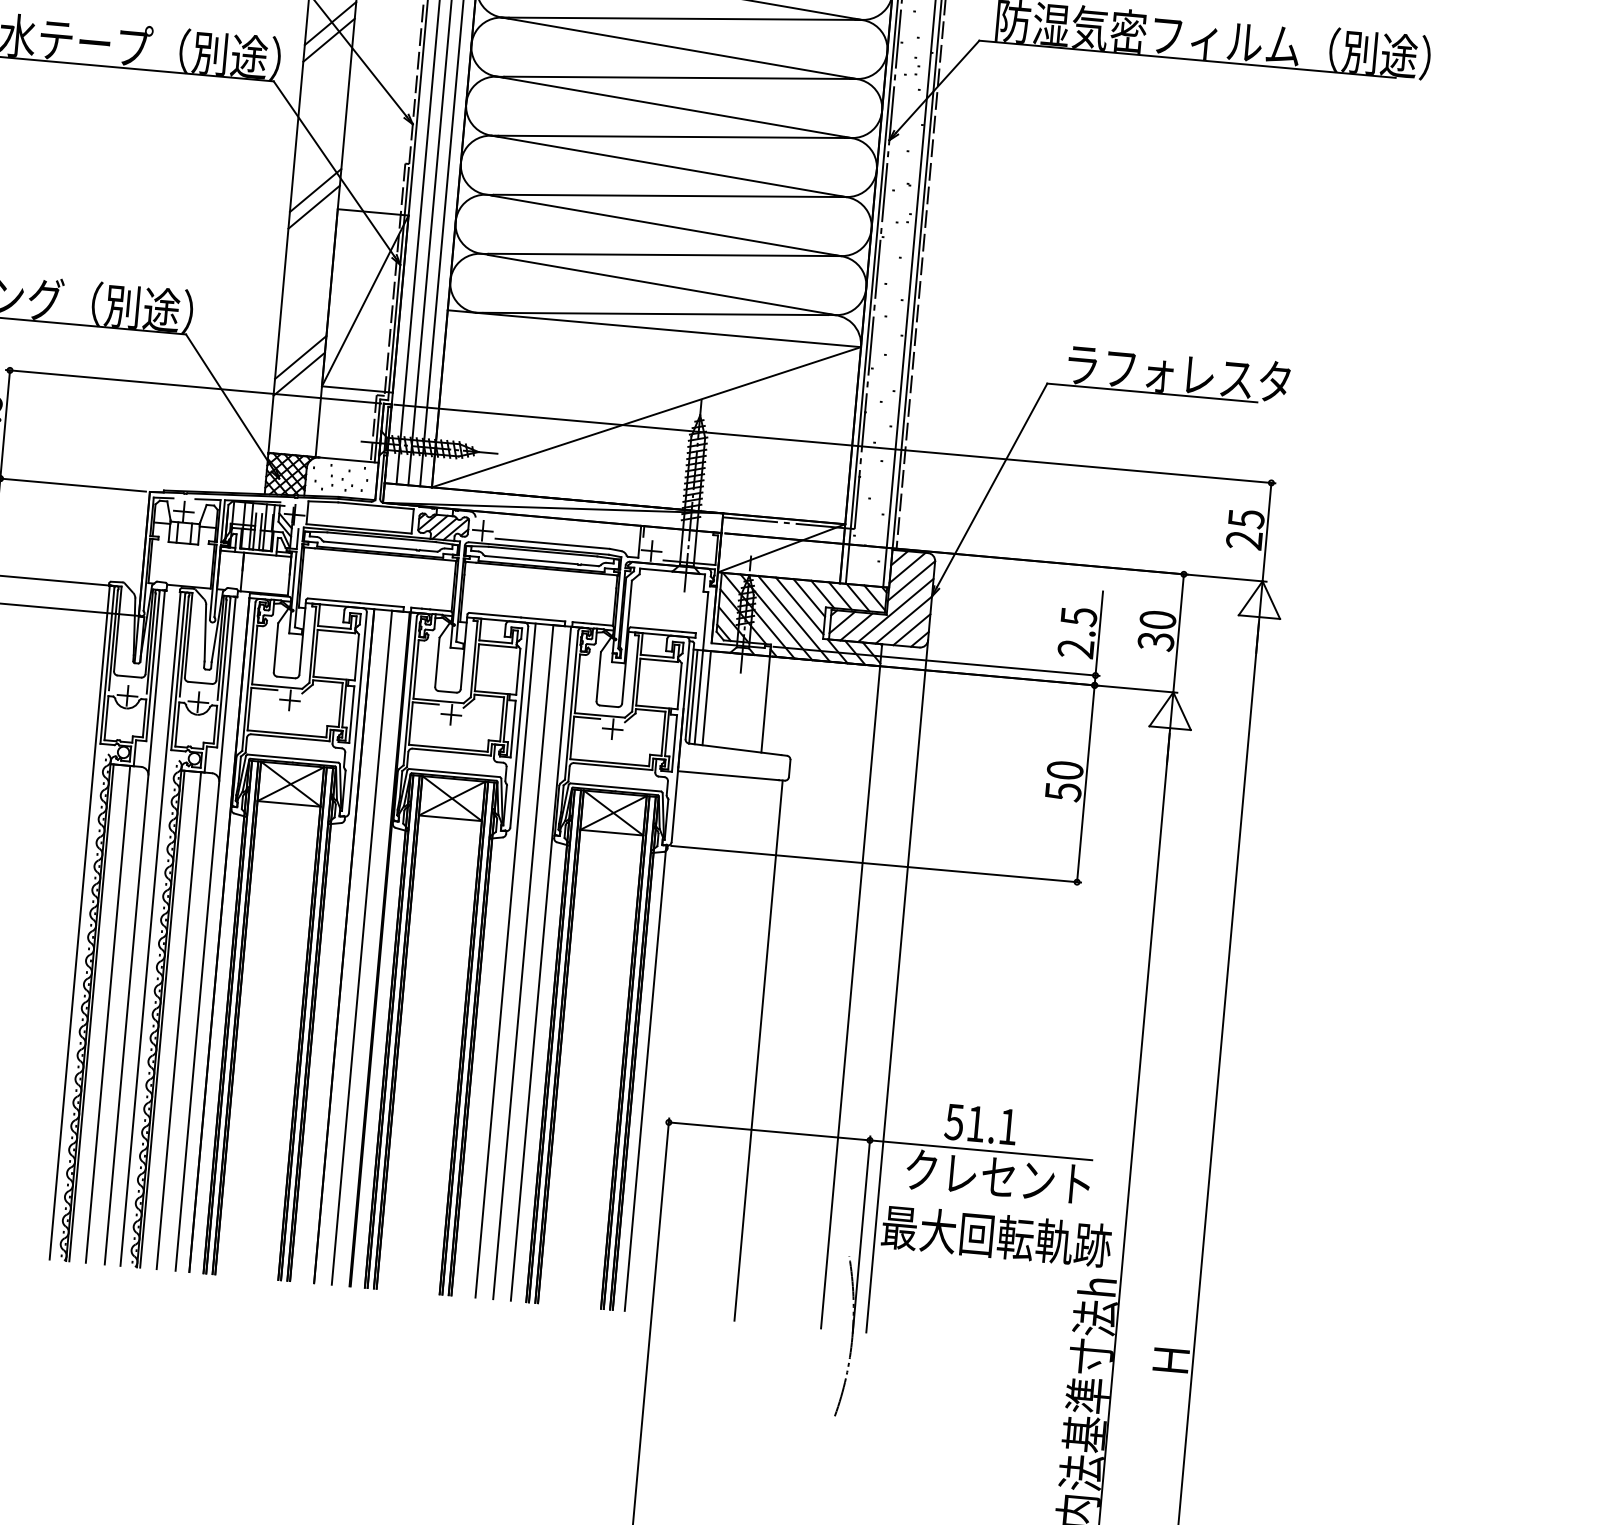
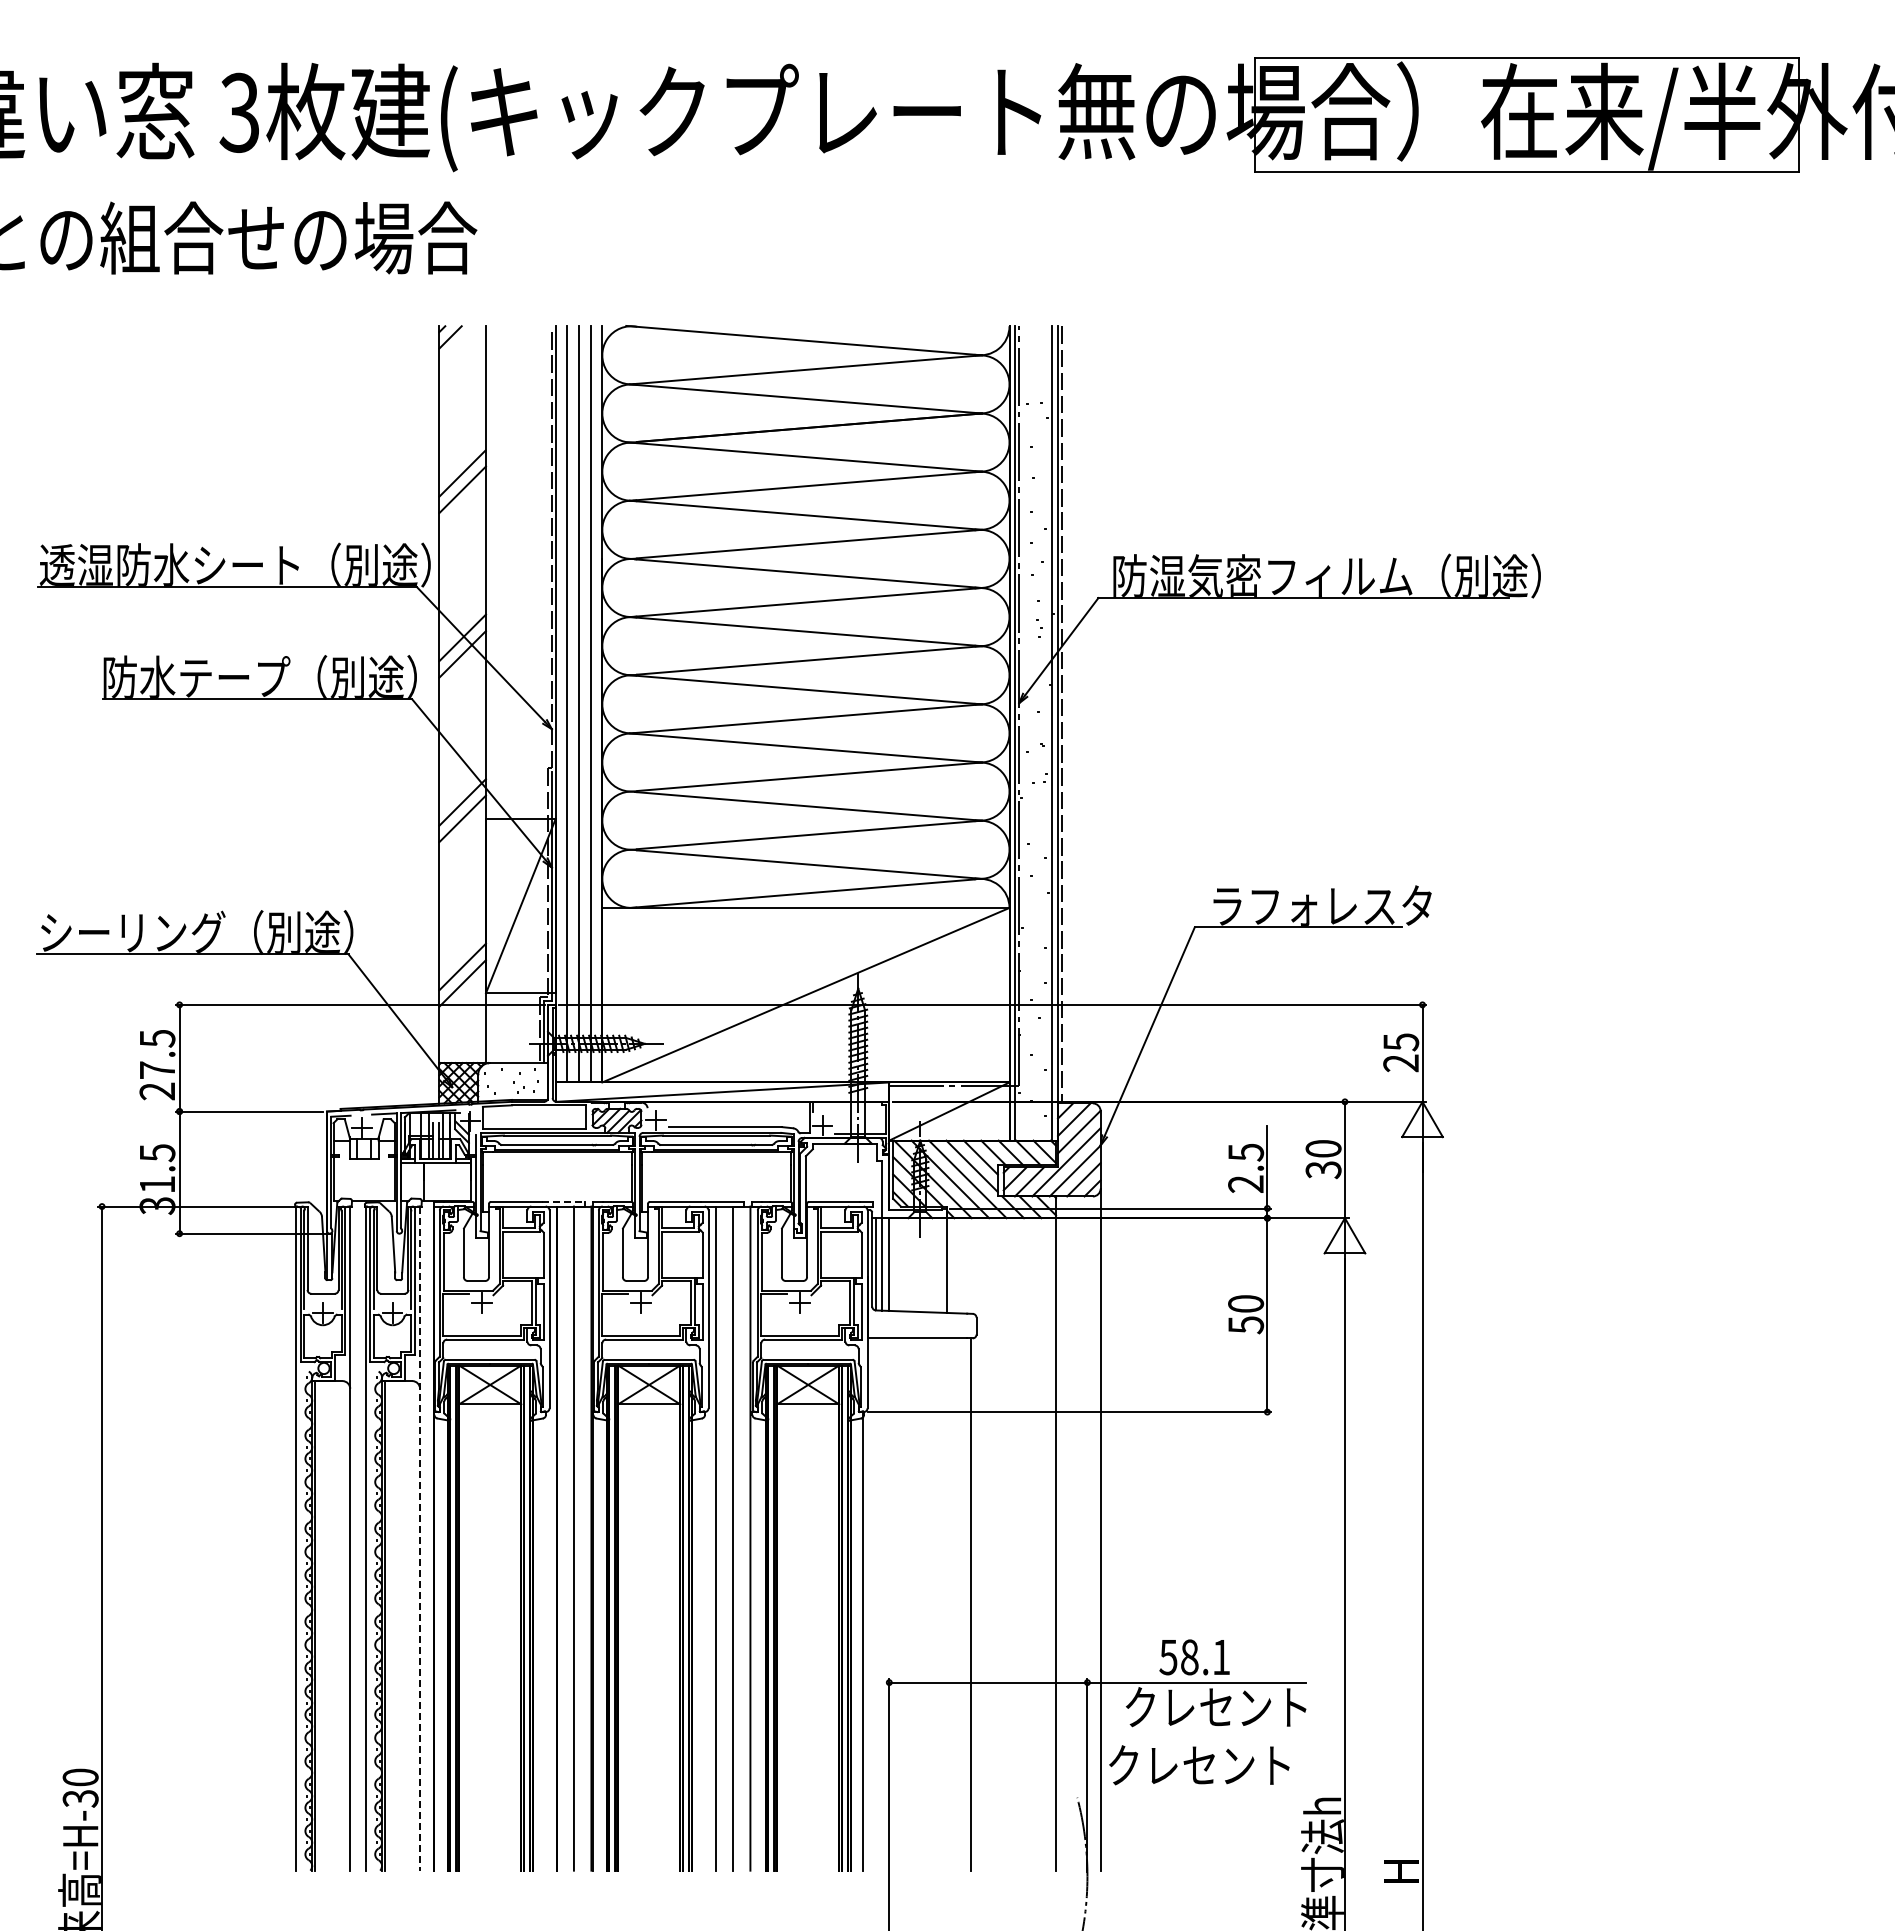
line: (381, 604) -> (563, 1201), solid -> dashed
line: (206, 934) -> (420, 1539), solid -> dashed
line: (107, 1013) -> (331, 1625), removed
line: (178, 1020) -> (401, 1625), removed
text: (975, 1124) -> (1189, 1657), 51.1 -> 58.1
text: (996, 1236) -> (1219, 1765), 最大回転軌跡 -> クレセント

